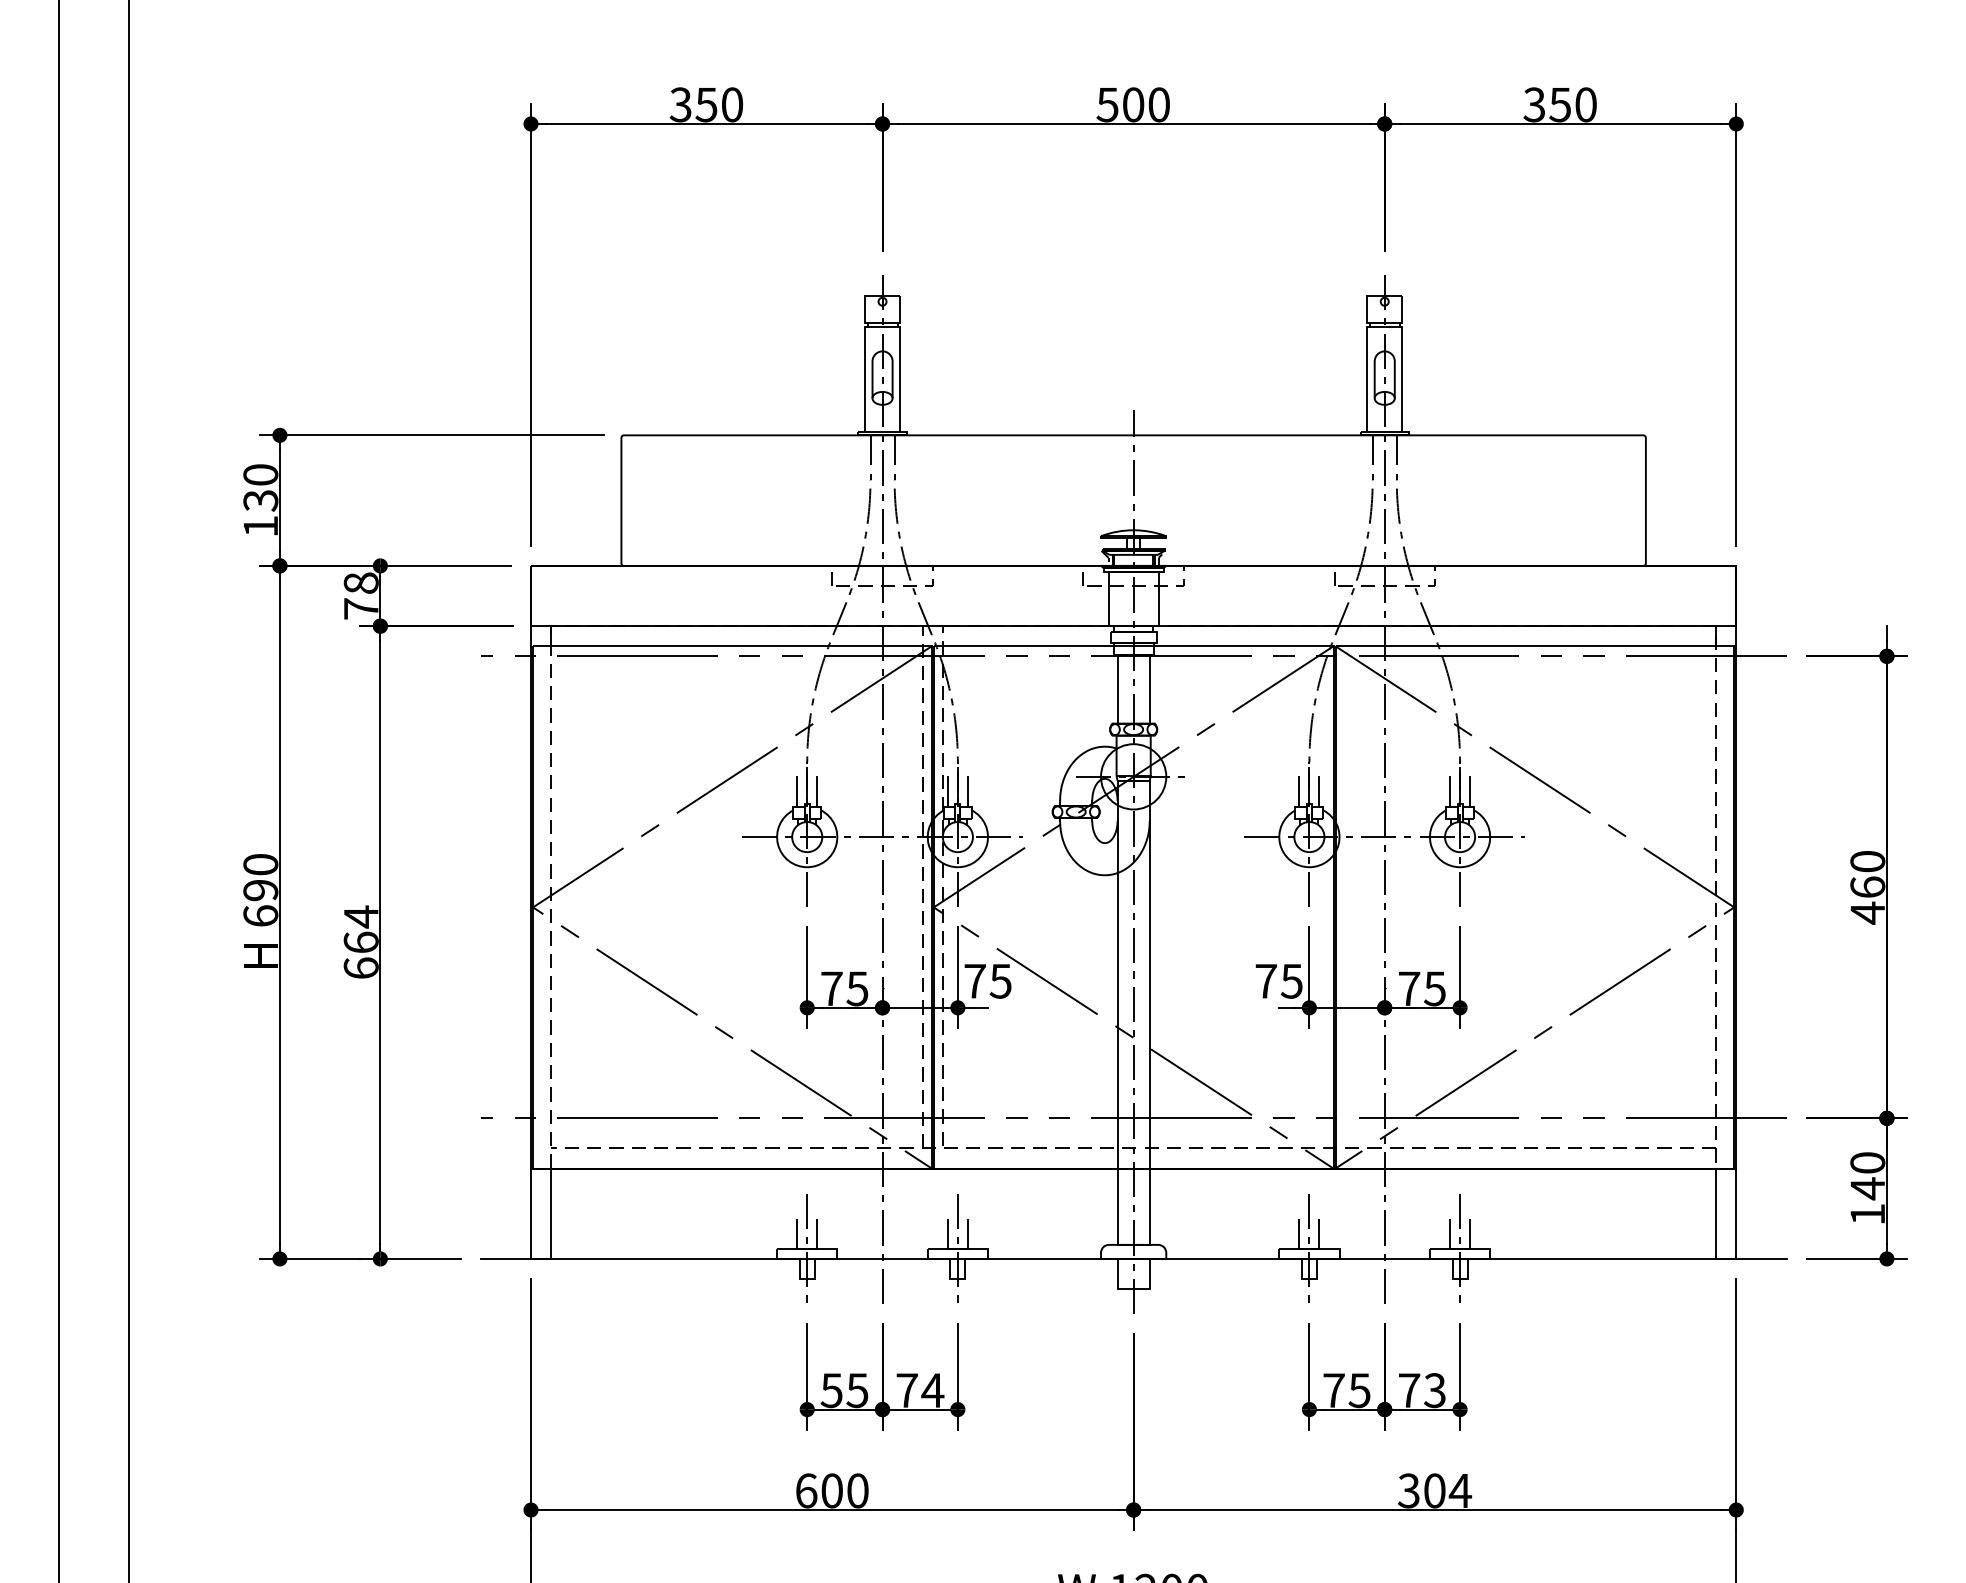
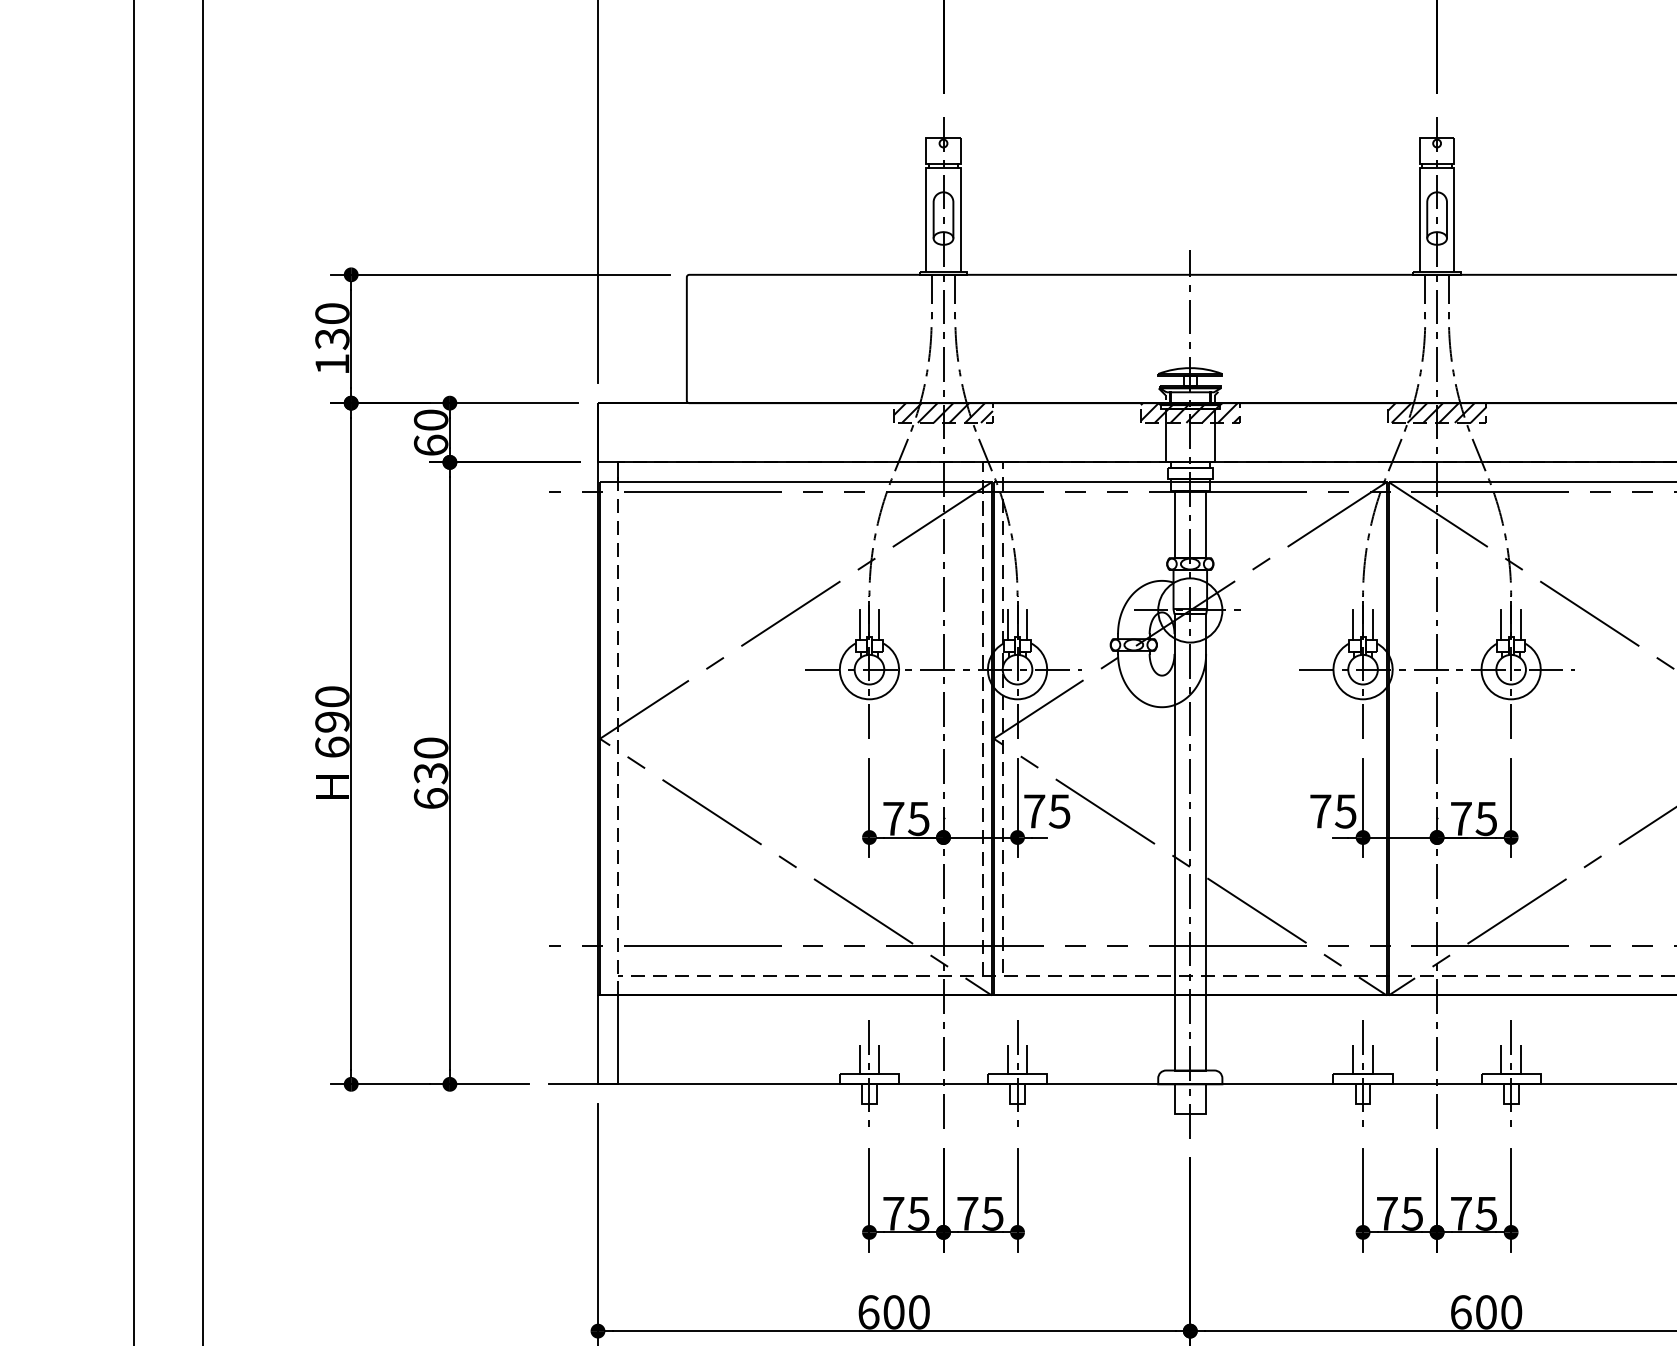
hatch: (882, 575) -> (943, 412), added
hatch: (1133, 575) -> (1190, 412), added
hatch: (1384, 575) -> (1436, 412), added
text: (360, 595) -> (430, 432), 78 -> 60
text: (360, 929) -> (430, 760), 664 -> 630
text: (831, 1390) -> (893, 1213), 55 -> 75
text: (932, 1390) -> (992, 1213), 74 -> 75
text: (1434, 1390) -> (1486, 1213), 73 -> 75
text: (1435, 1490) -> (1486, 1311), 304 -> 600

